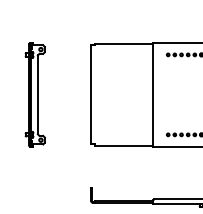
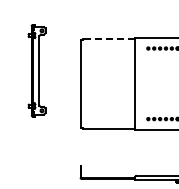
line: (124, 43) -> (109, 38), solid -> dashed
part: (34, 94) -> (36, 70), moved

